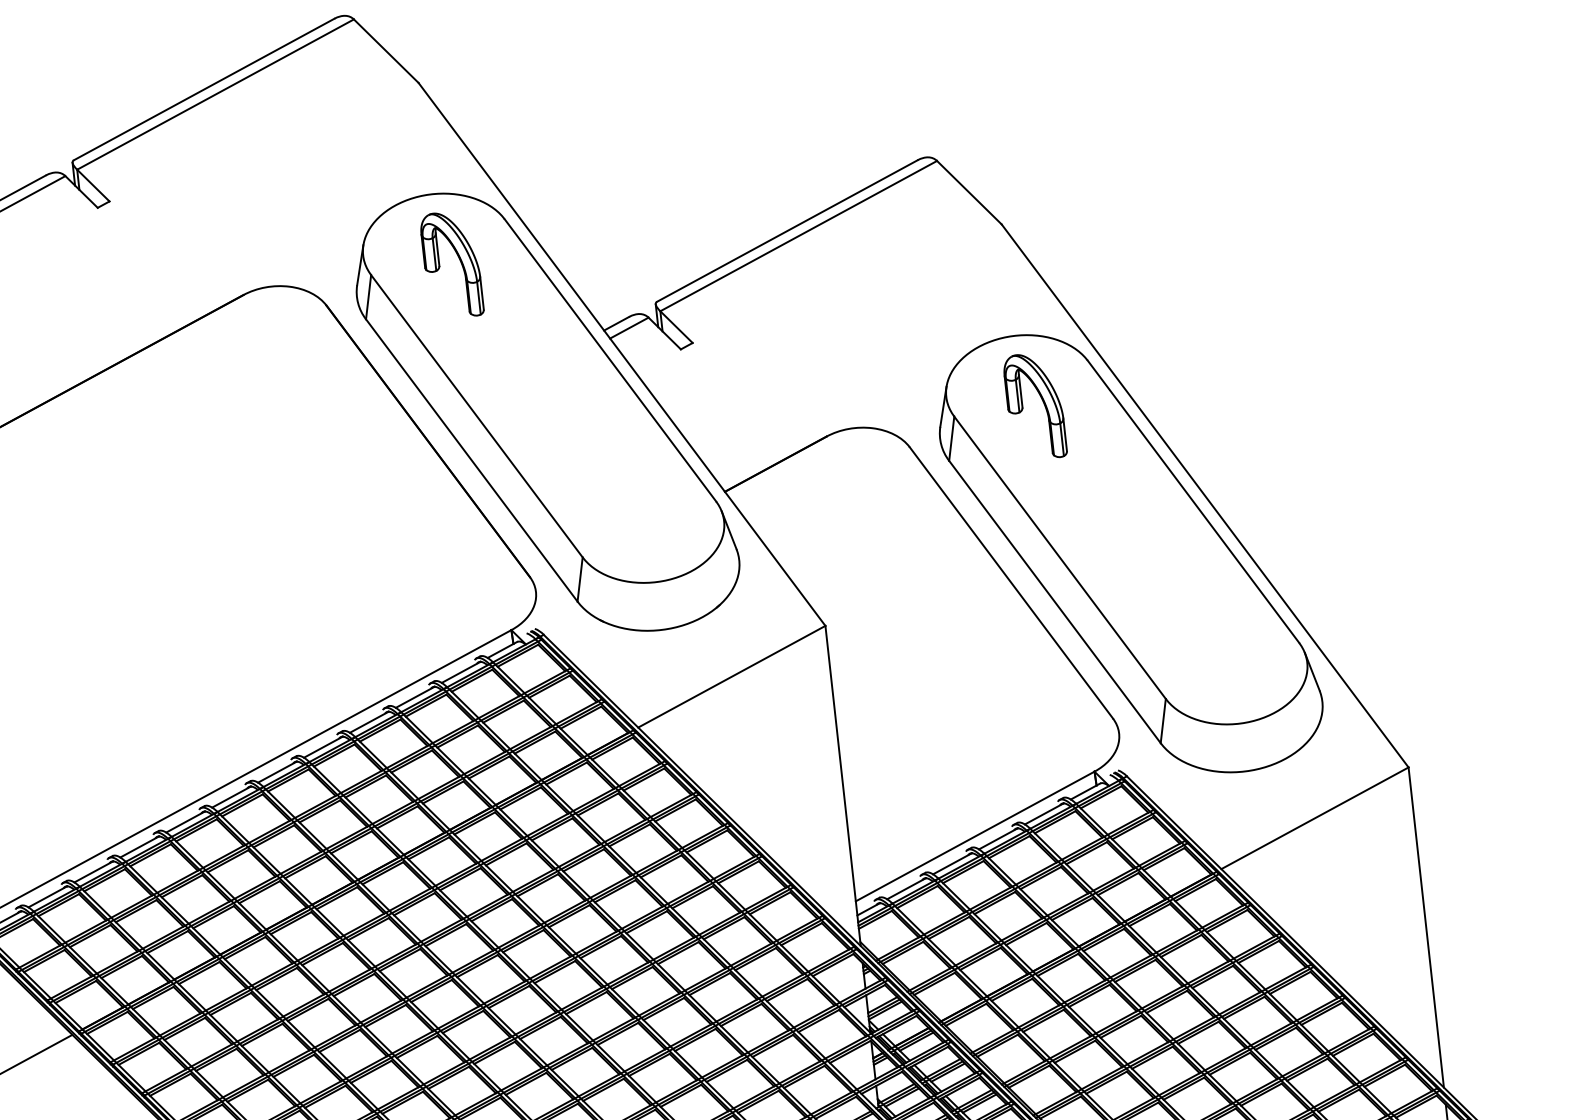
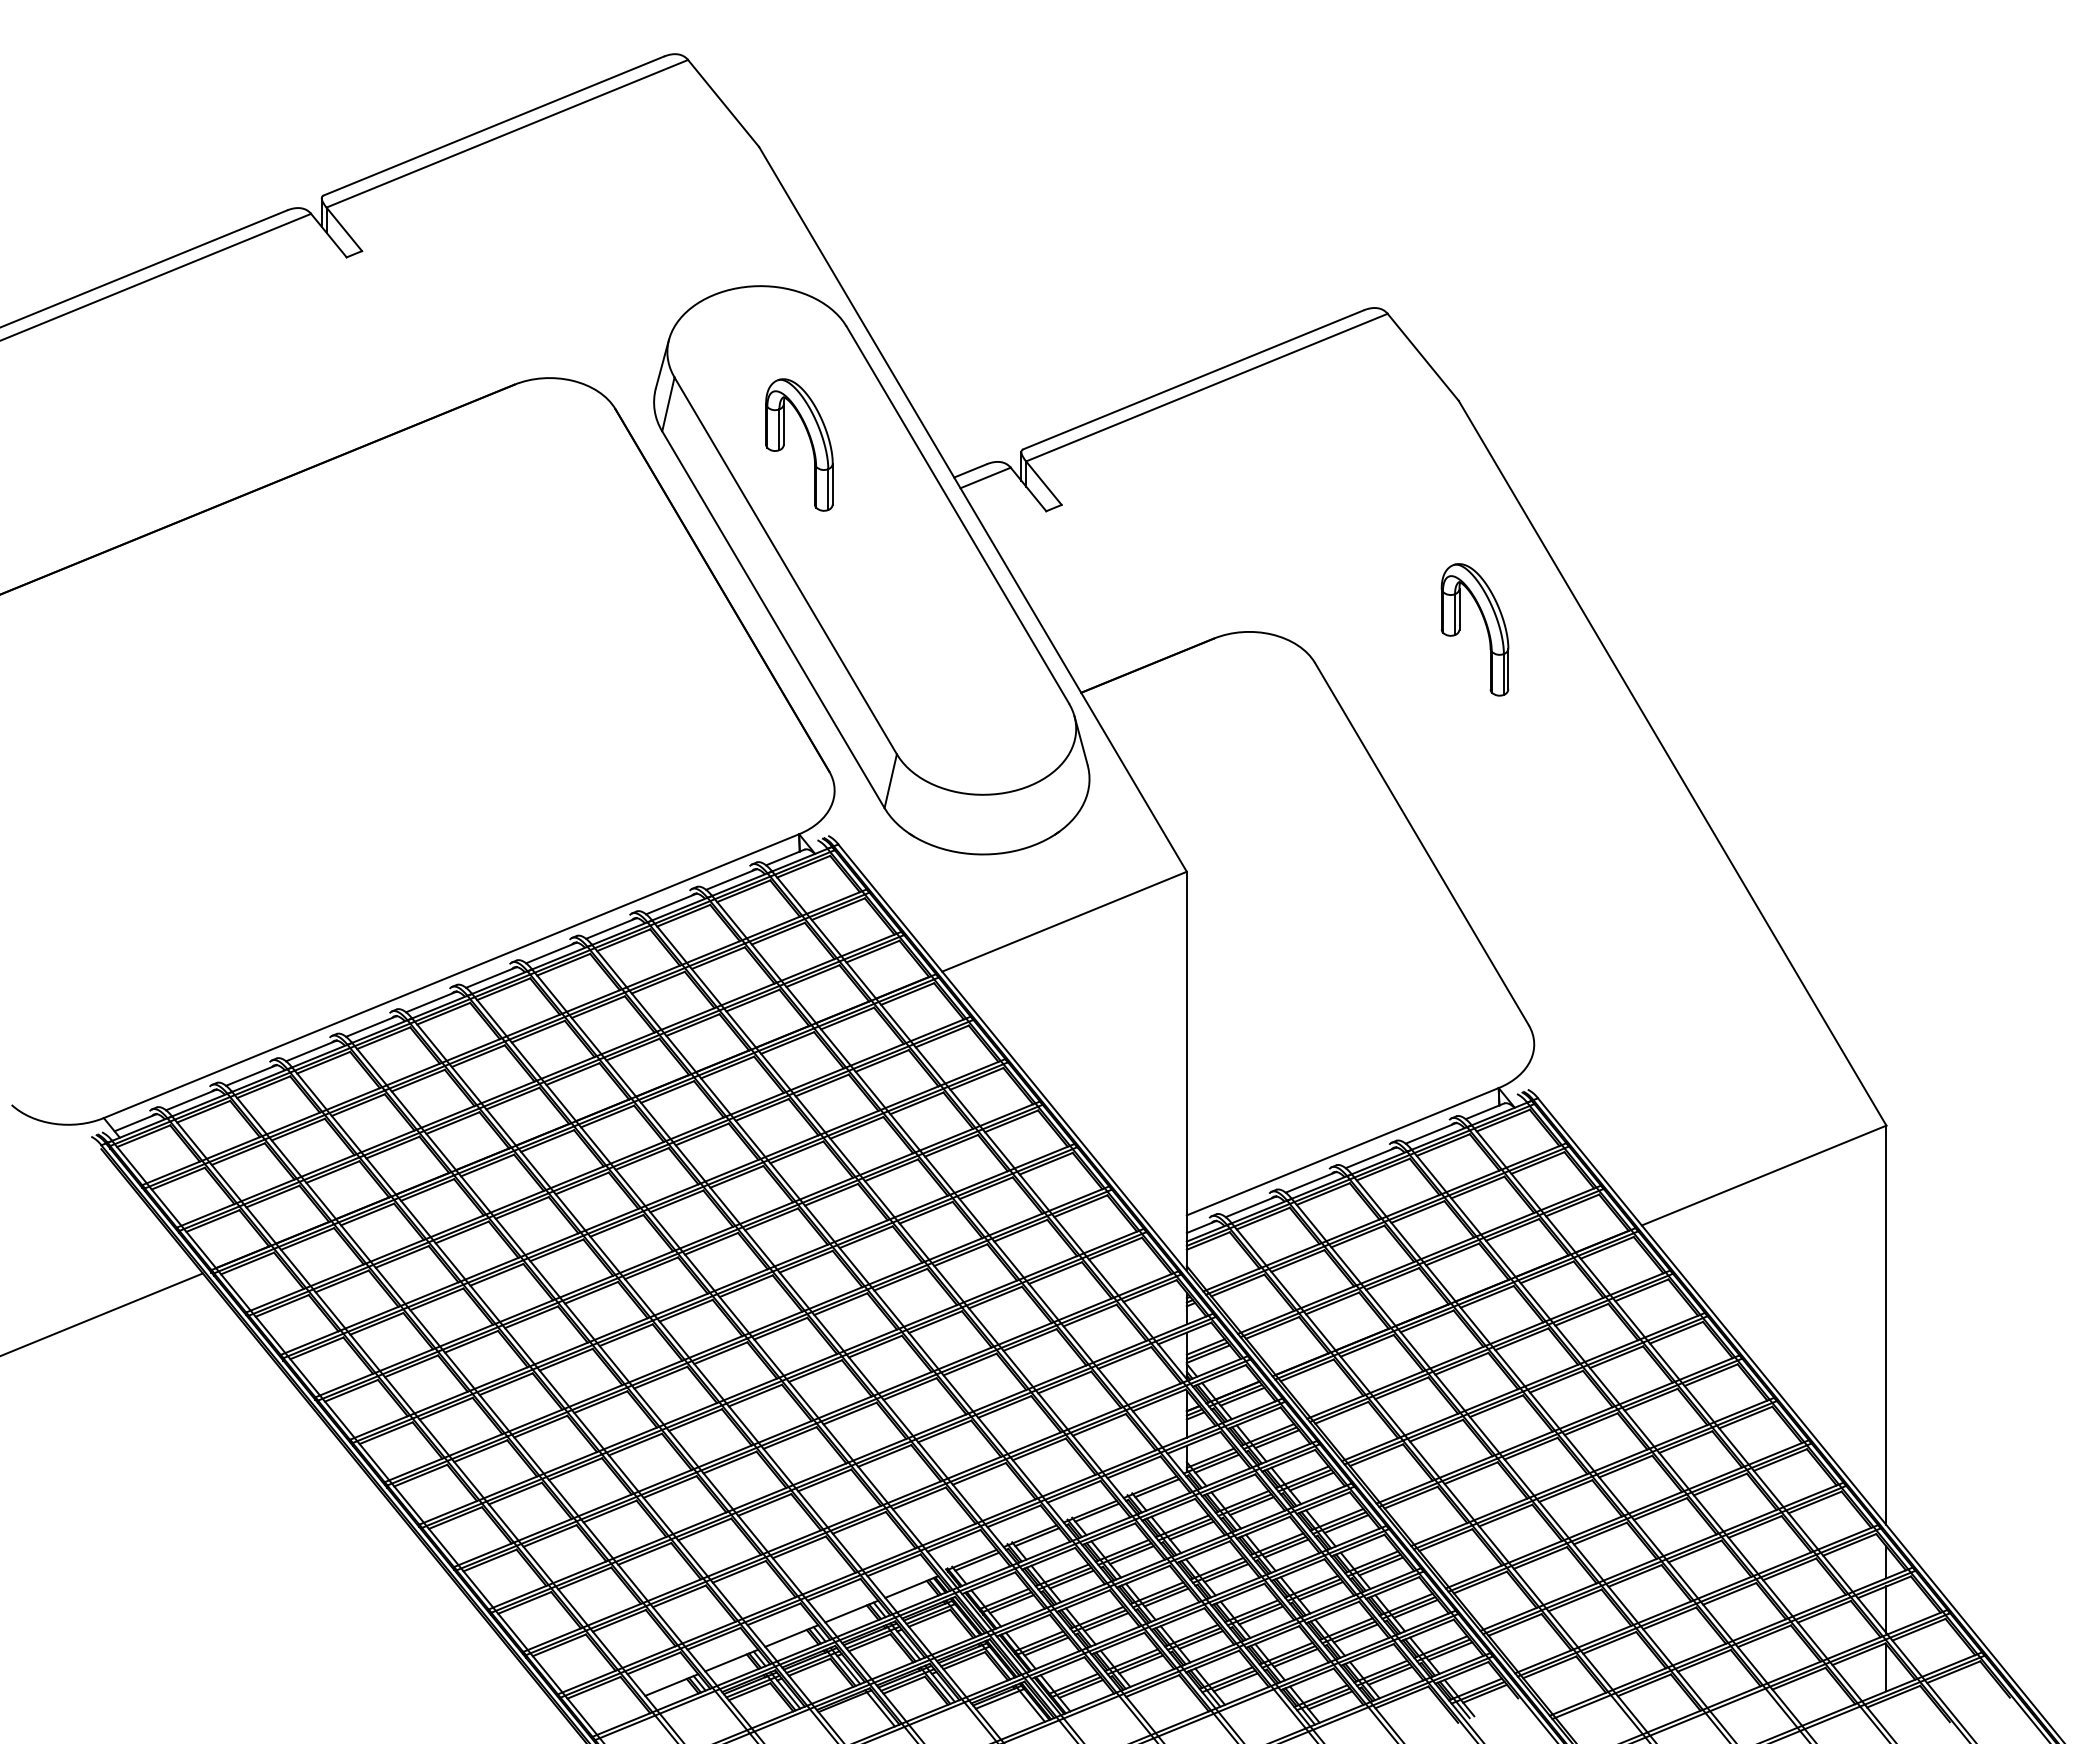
part: (459, 260) -> (809, 440), moved
part: (1128, 554) -> (1570, 824), removed

